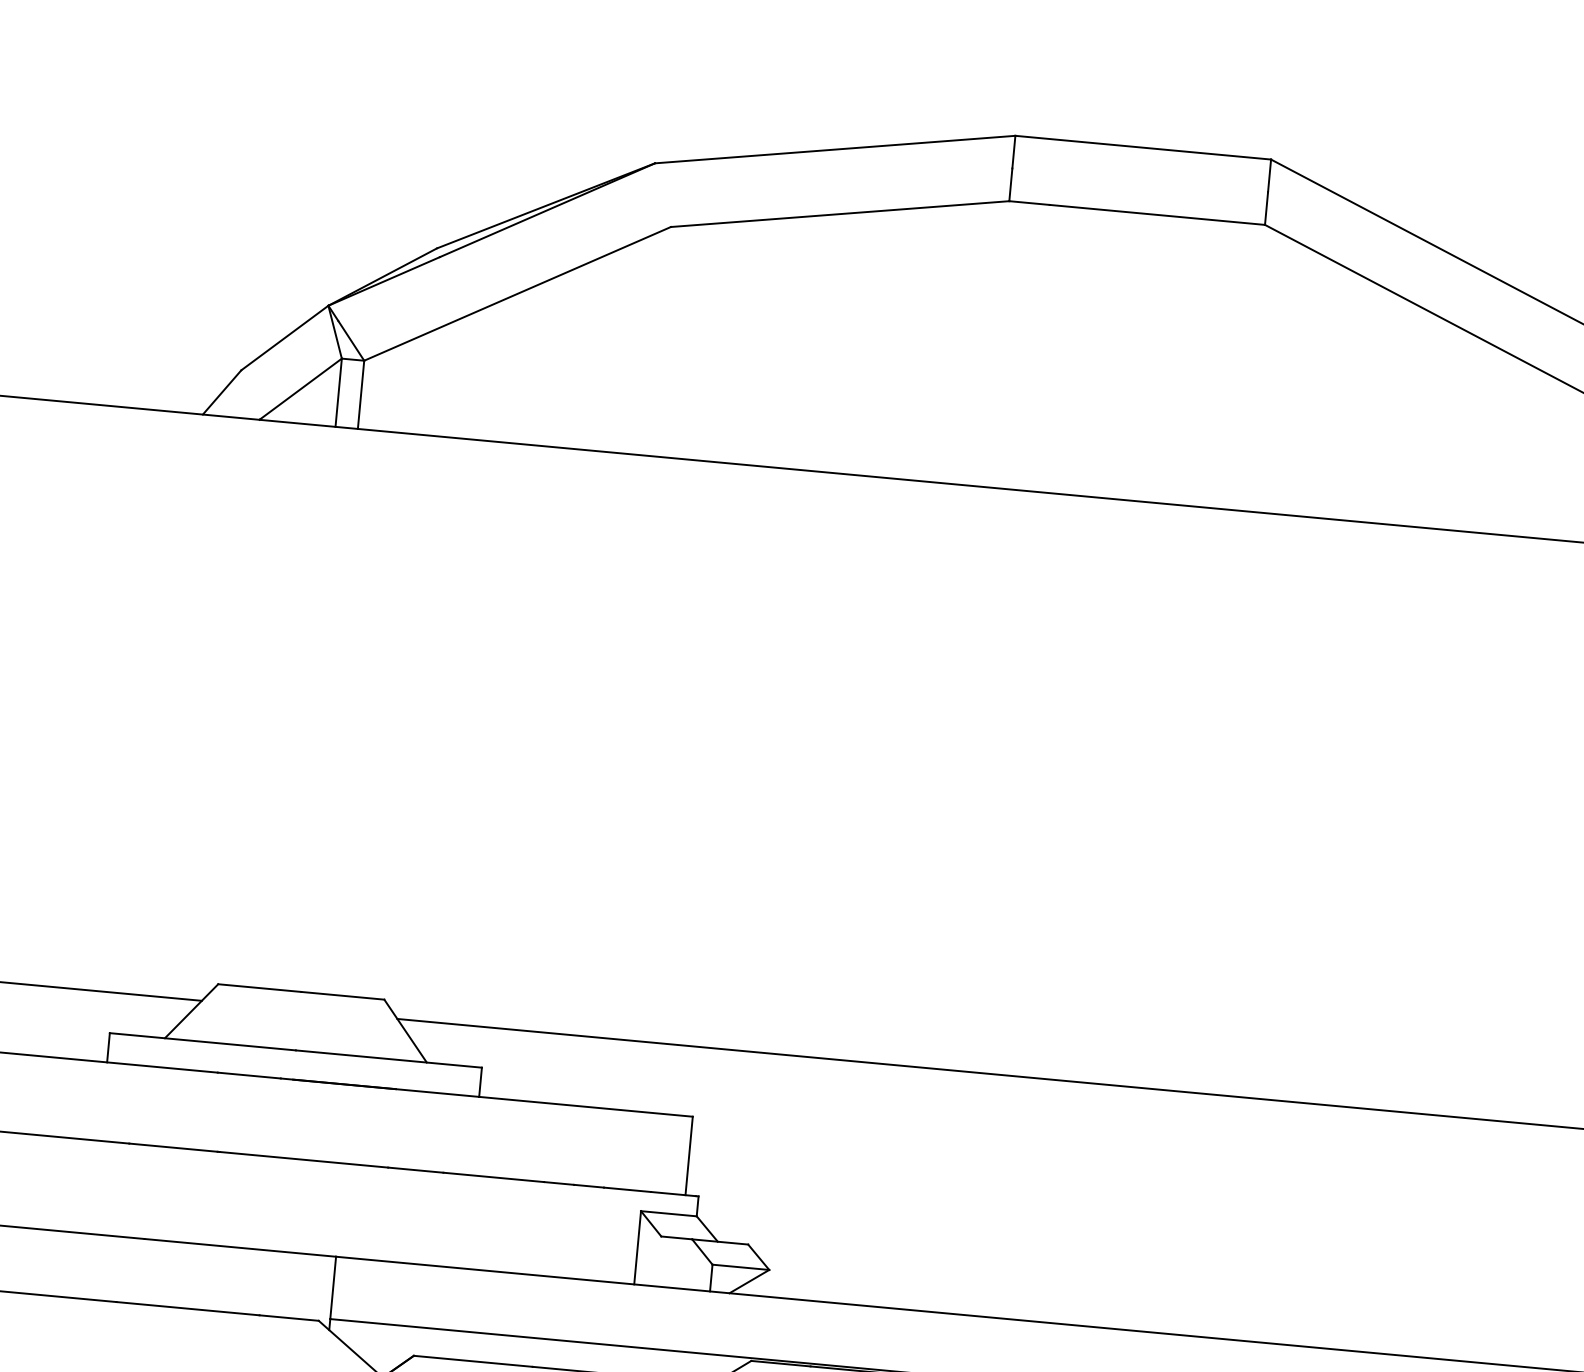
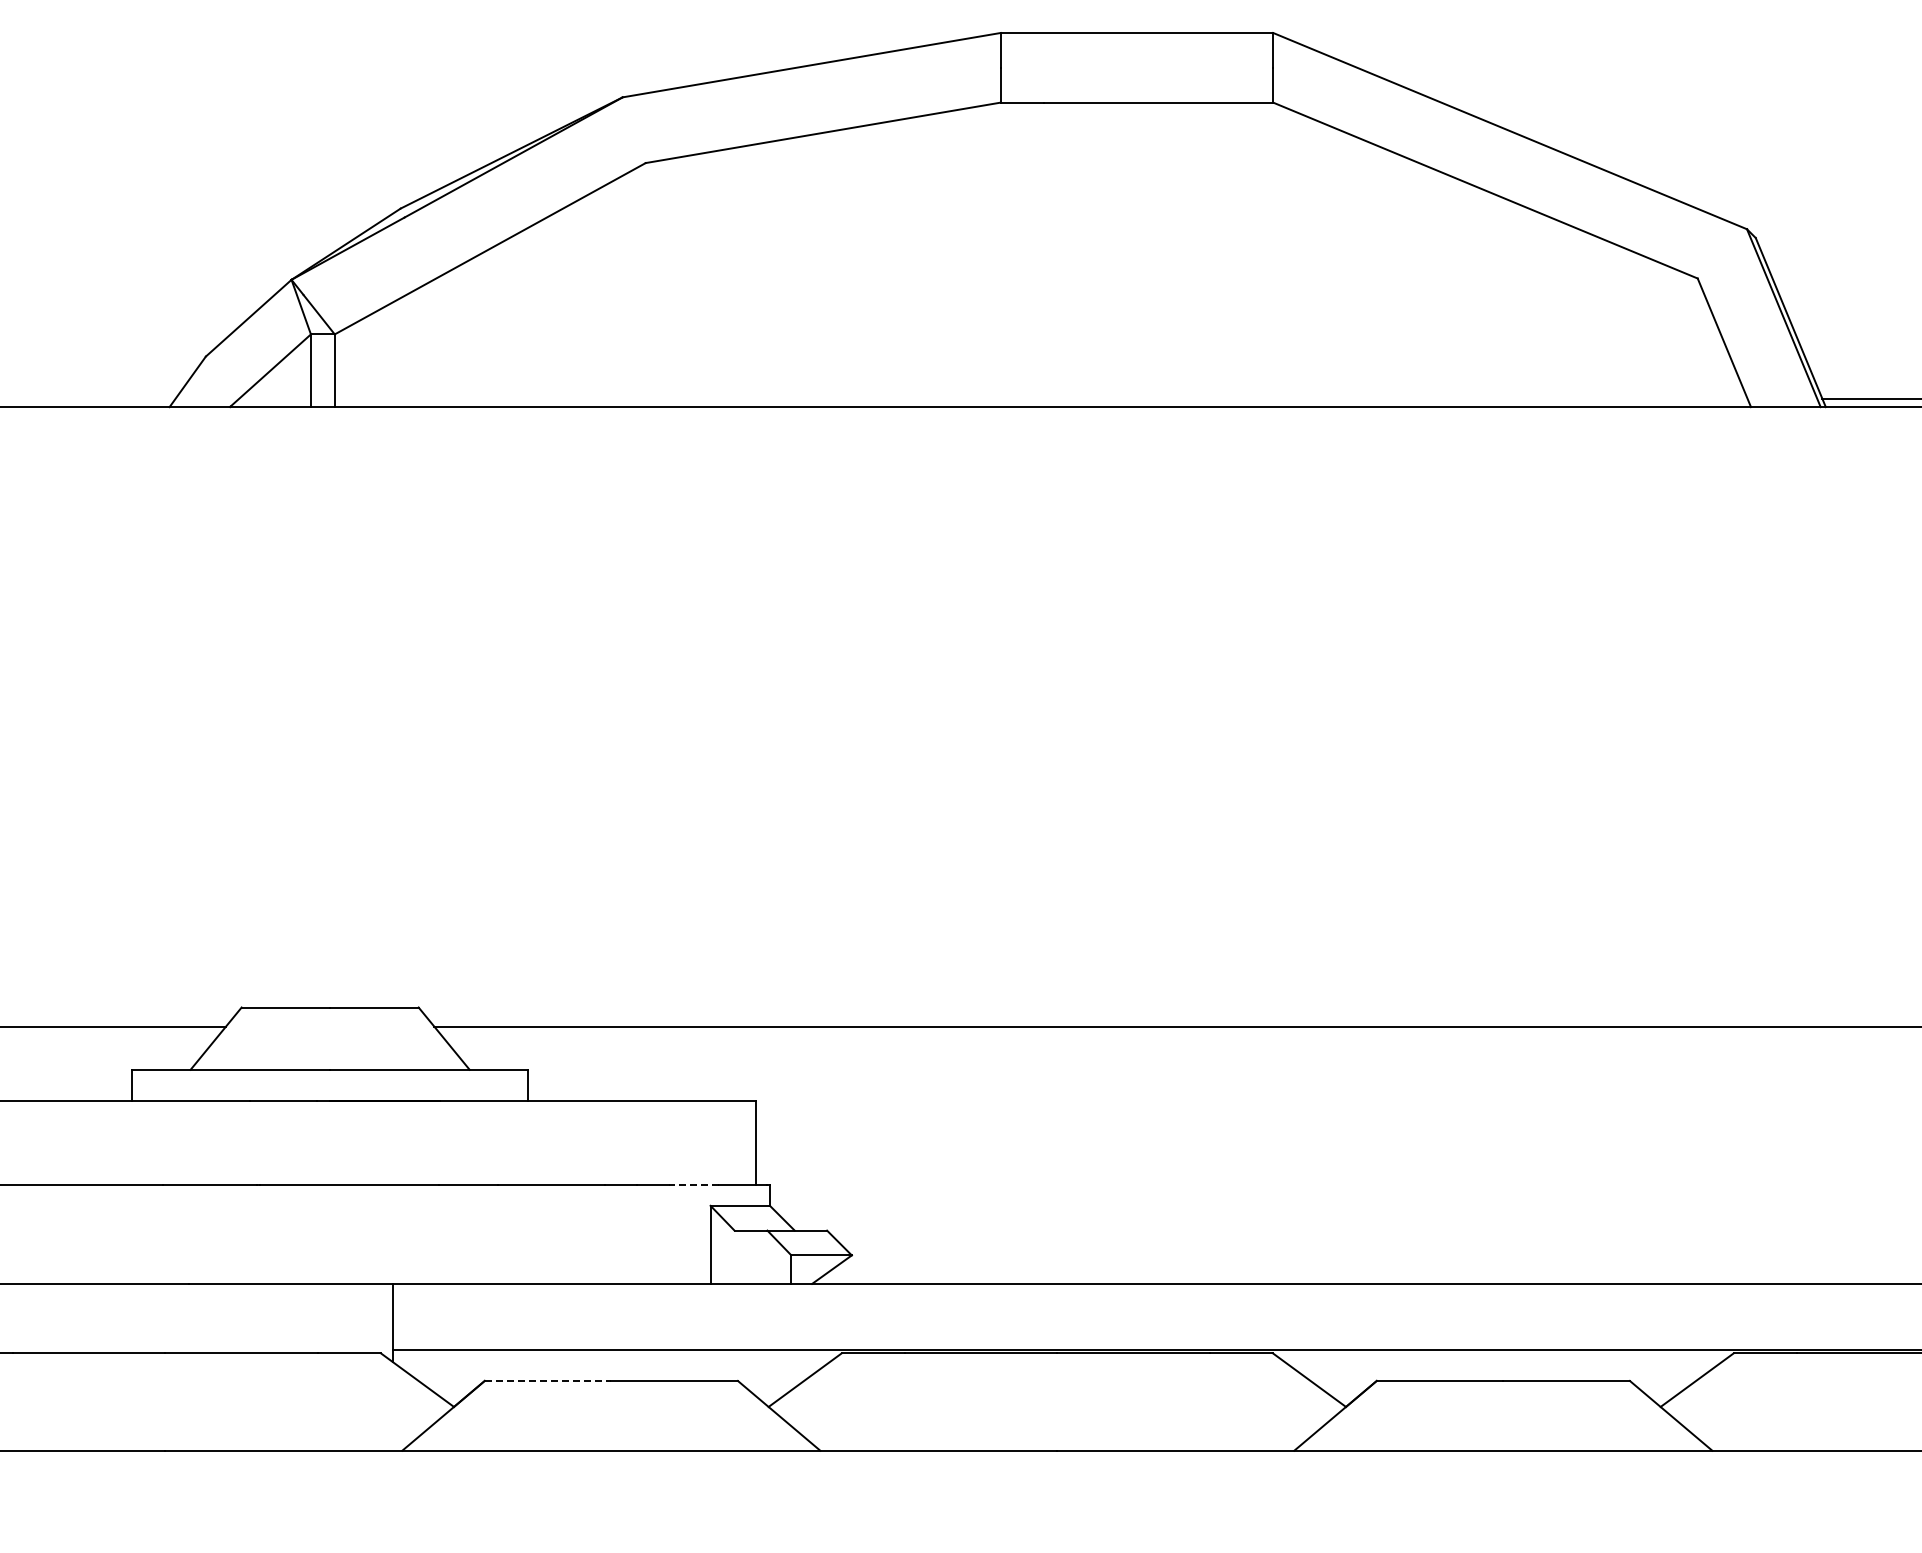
line: (626, 1189) -> (693, 1184), solid -> dashed
line: (473, 1360) -> (548, 1380), solid -> dashed

